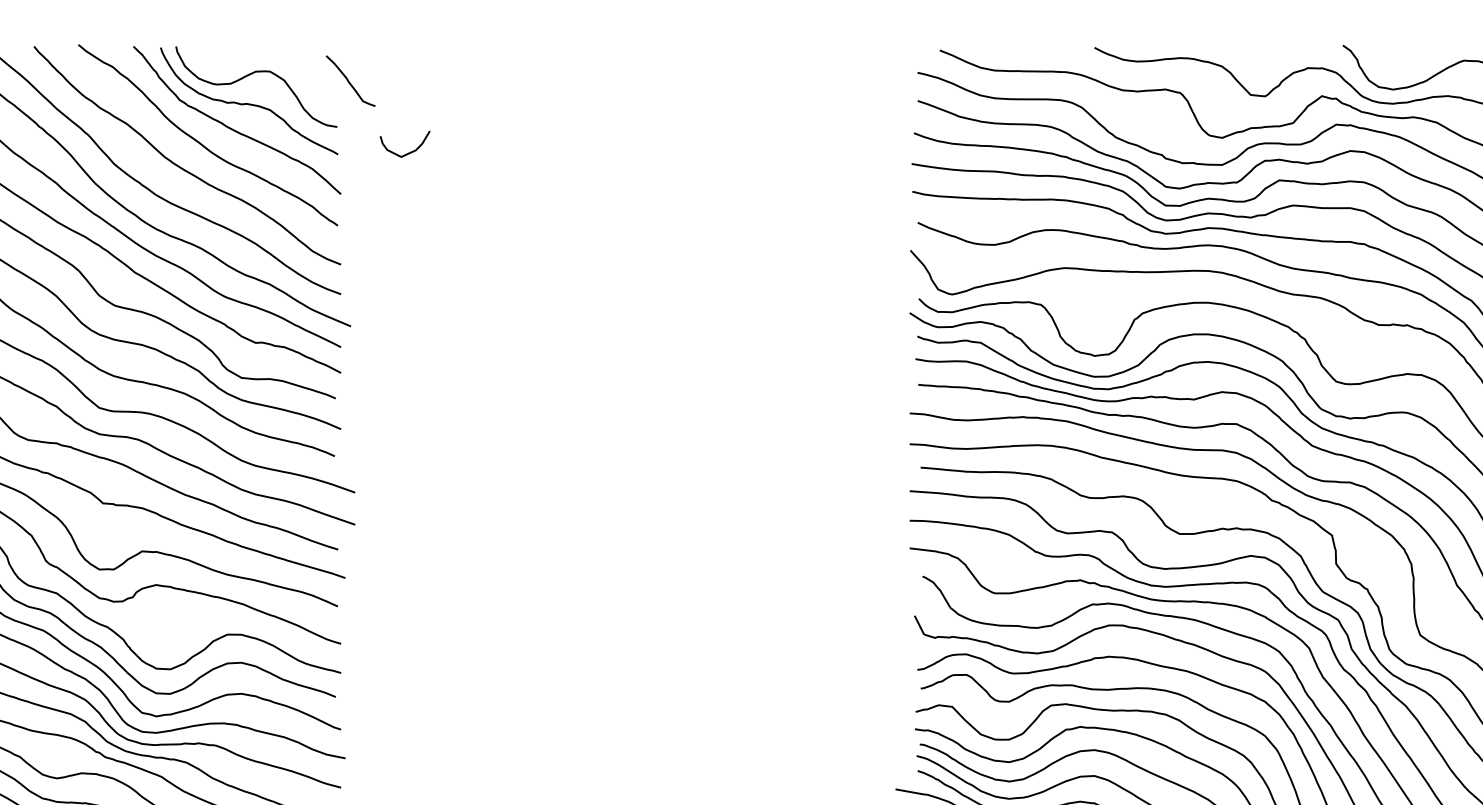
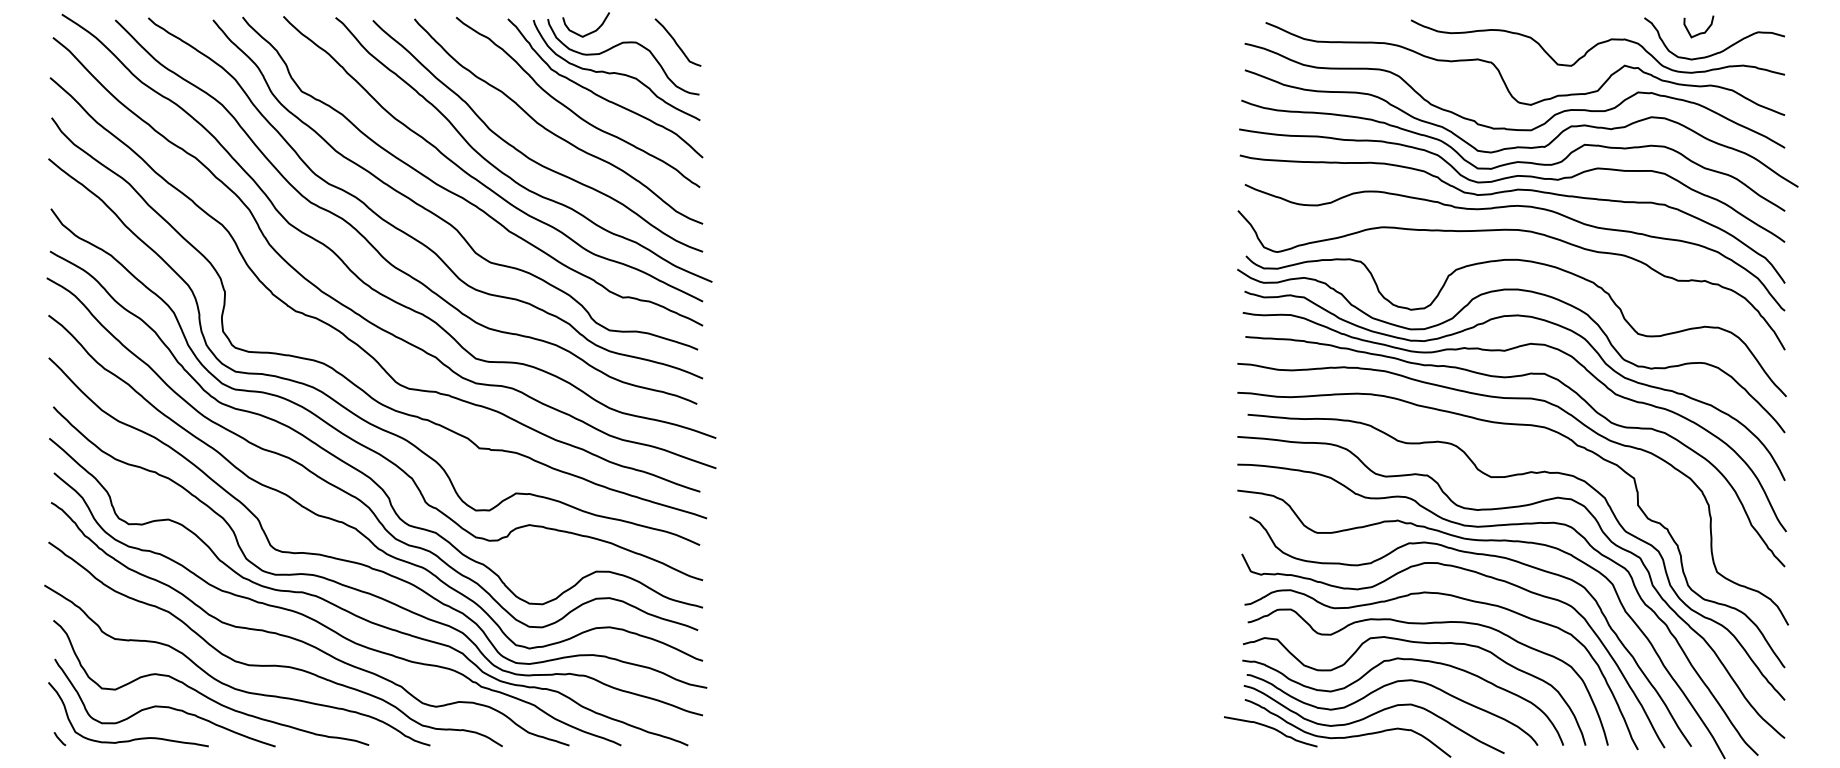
curve: (1402, 60) -> (1700, 32), added
curve: (349, 81) -> (676, 42), moved
curve: (408, 152) -> (589, 32), moved

